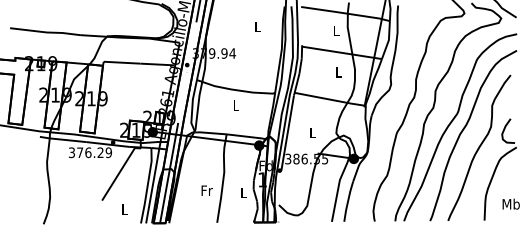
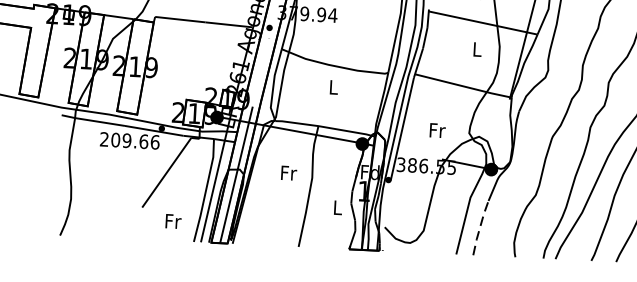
text: (313, 132) -> (437, 130), L -> Fr
text: (90, 152) -> (129, 140), 376.29 -> 209.66
text: (206, 190) -> (288, 172), moved
line: (348, 201) -> (480, 227), solid -> dashed
text: (125, 209) -> (173, 221), L -> Fr

